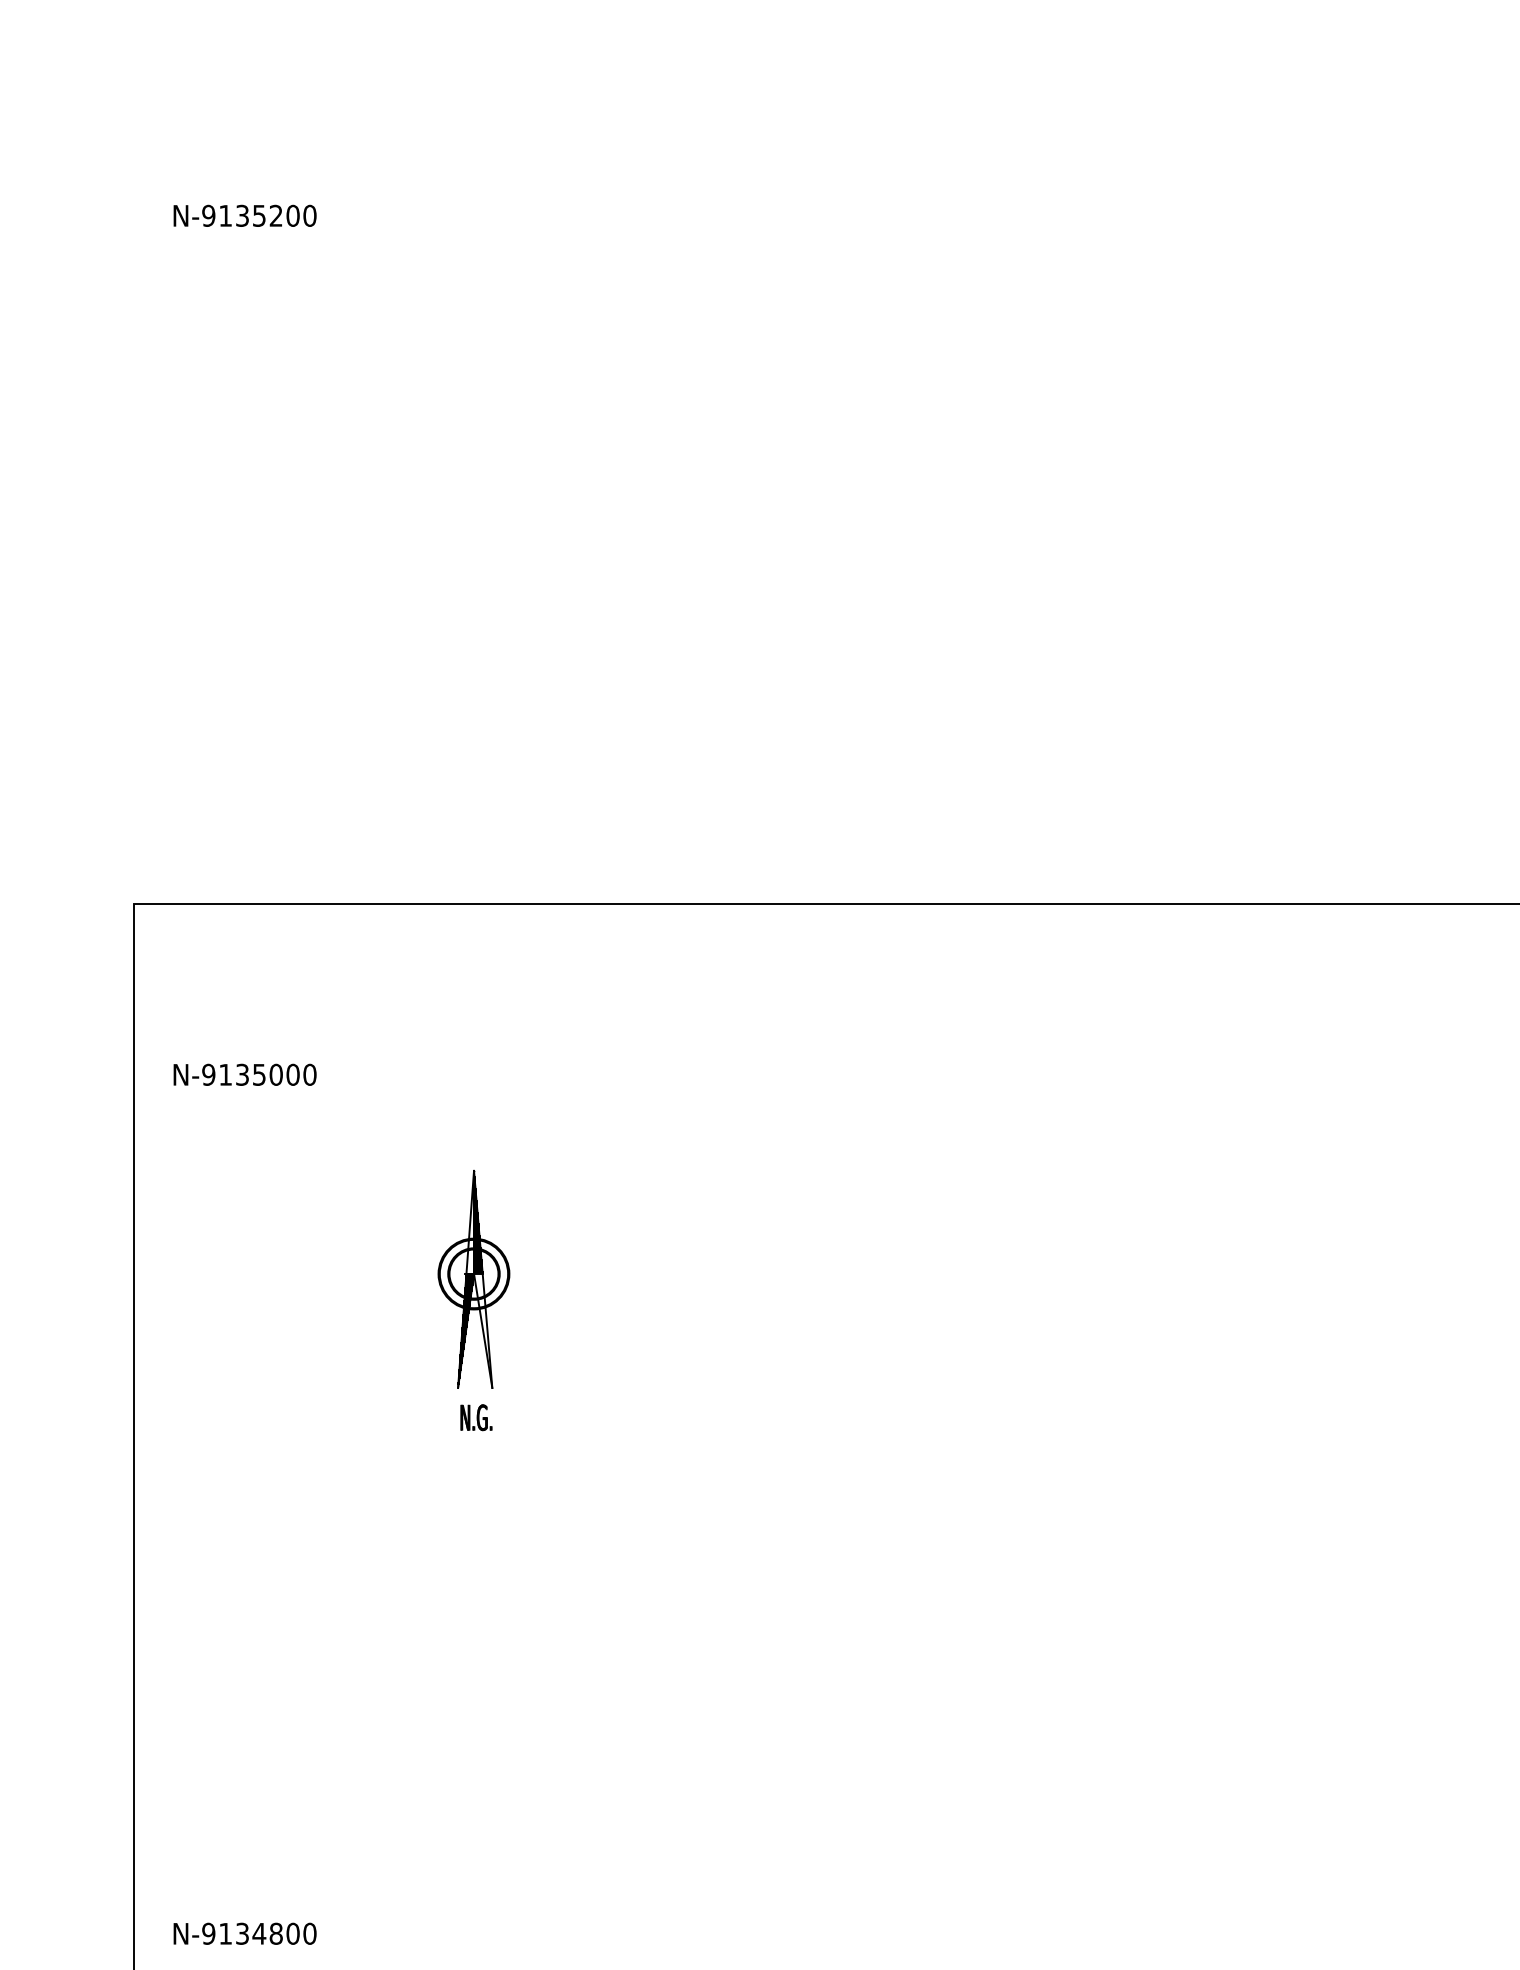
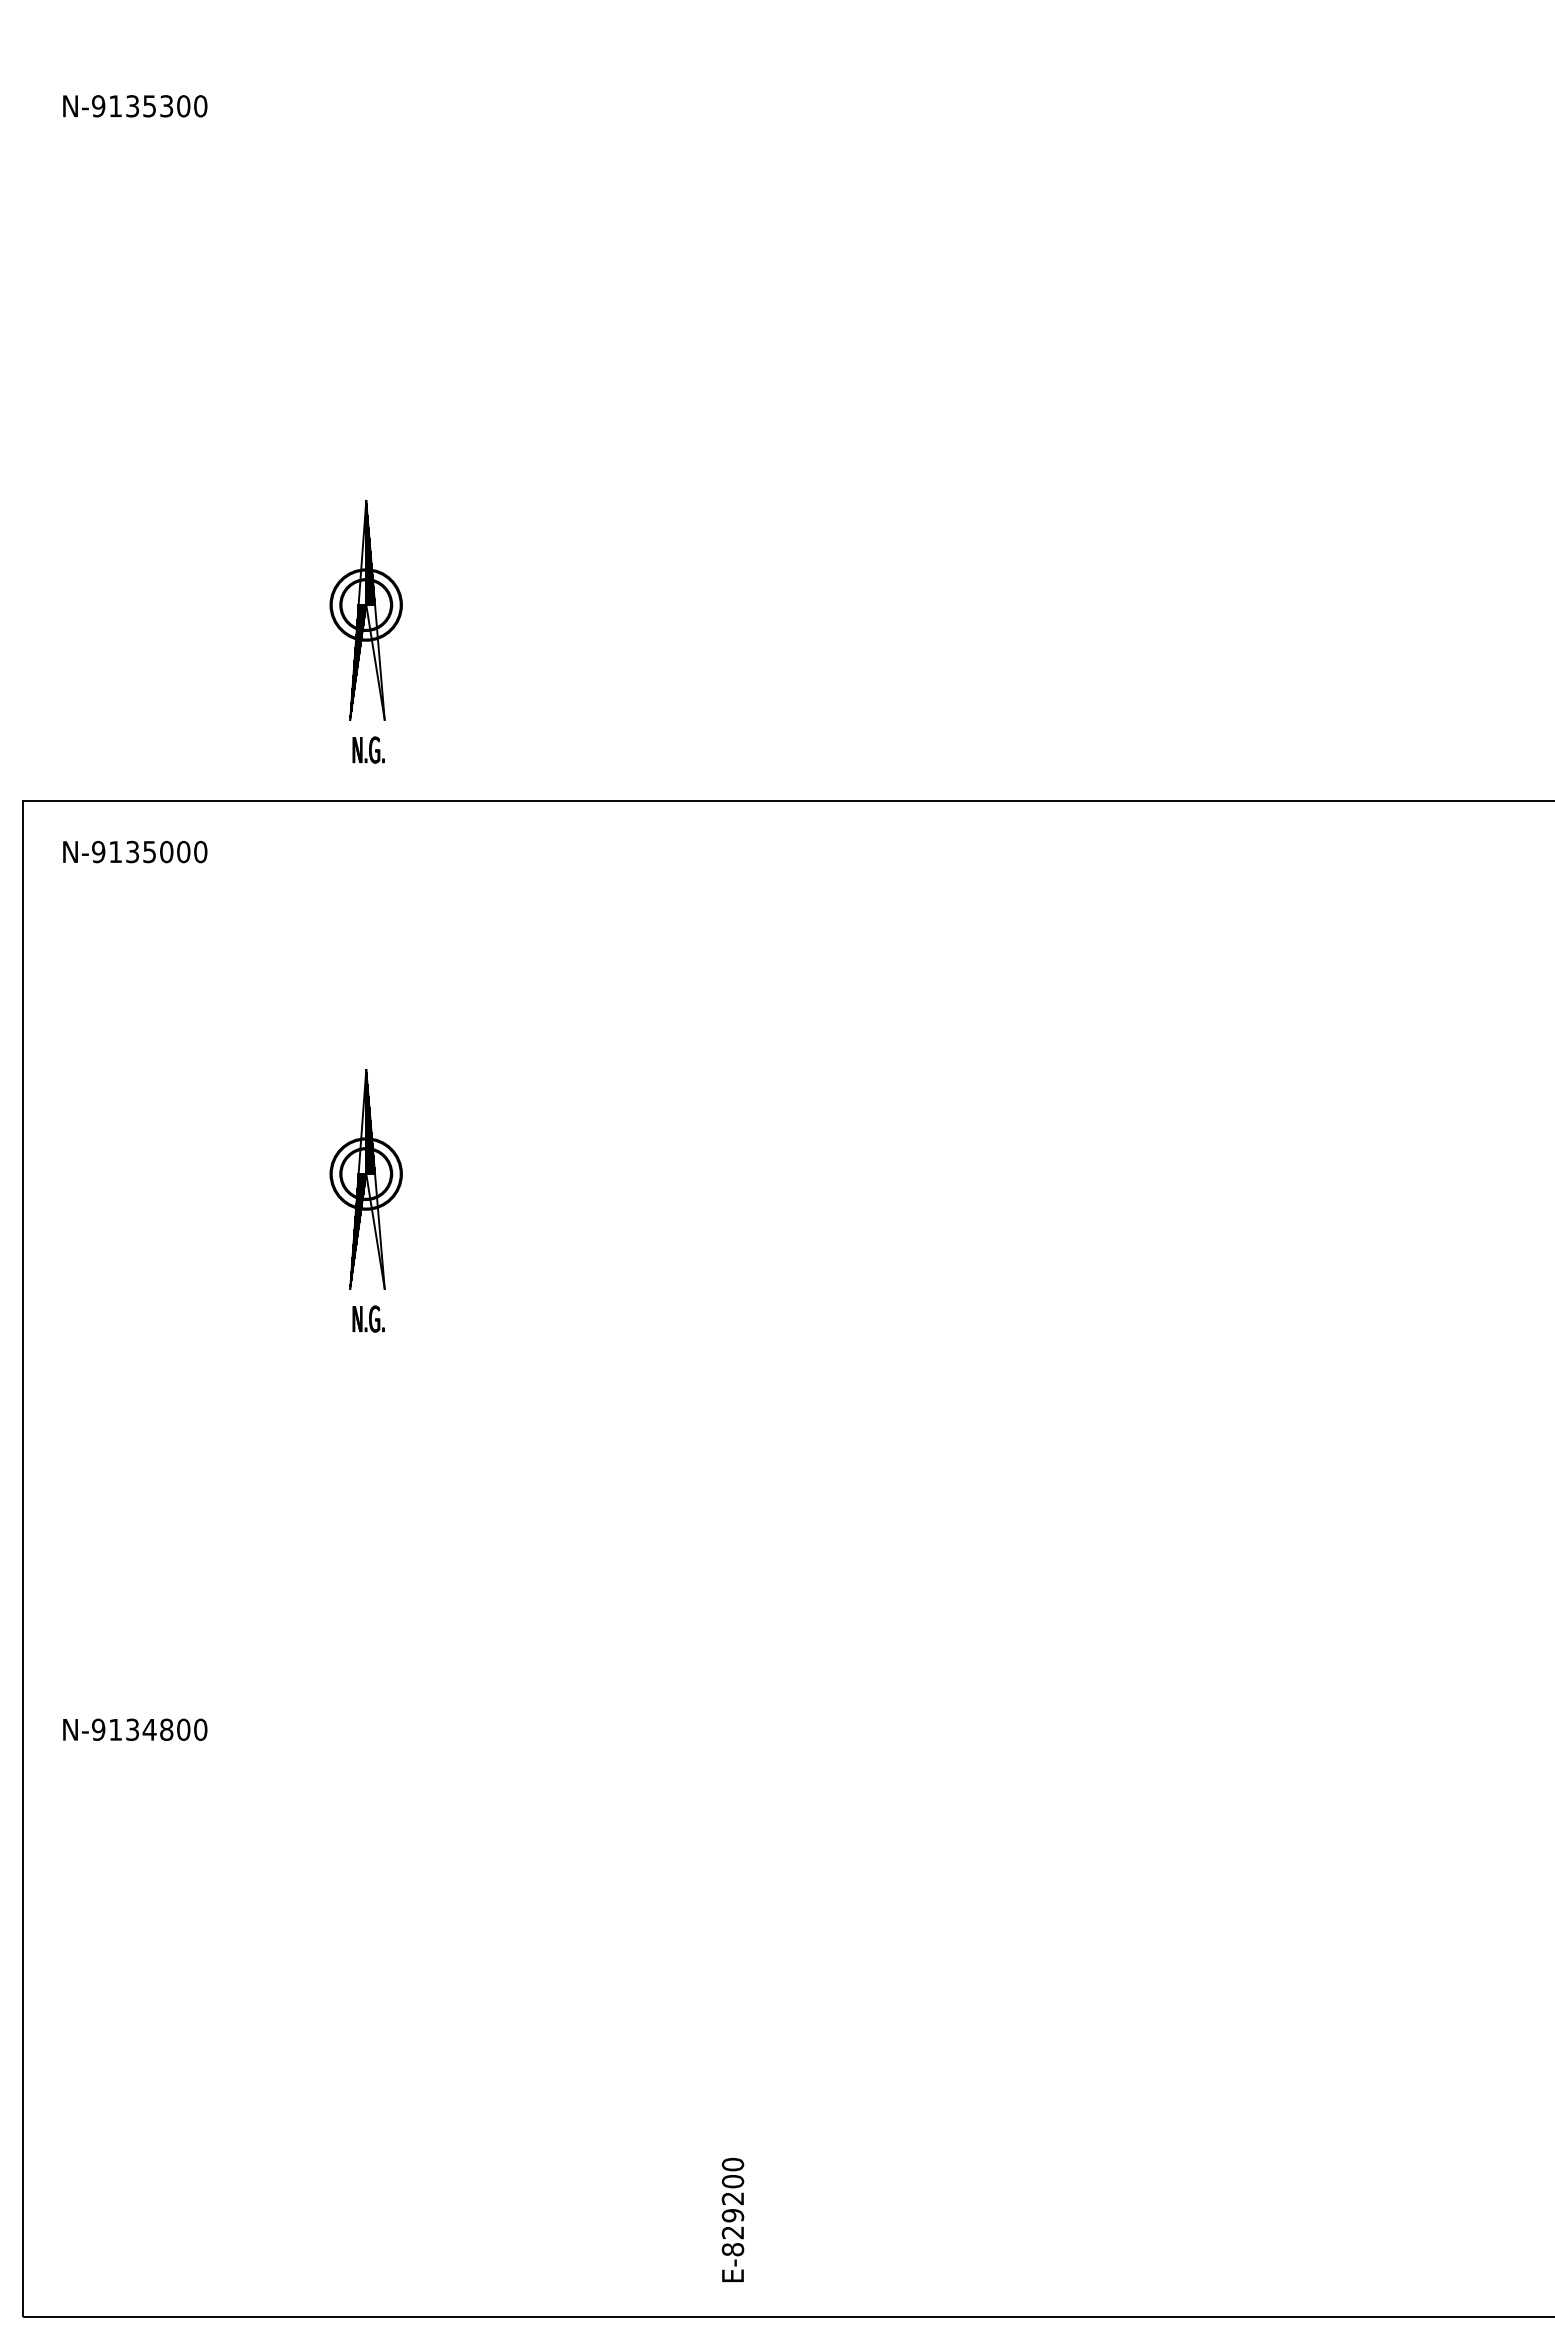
text: (276, 216) -> (166, 106), N-9135200 -> N-9135300
part: (473, 736) -> (365, 631), added
text: (245, 1074) -> (135, 851), moved
text: (245, 1933) -> (135, 1729), moved

